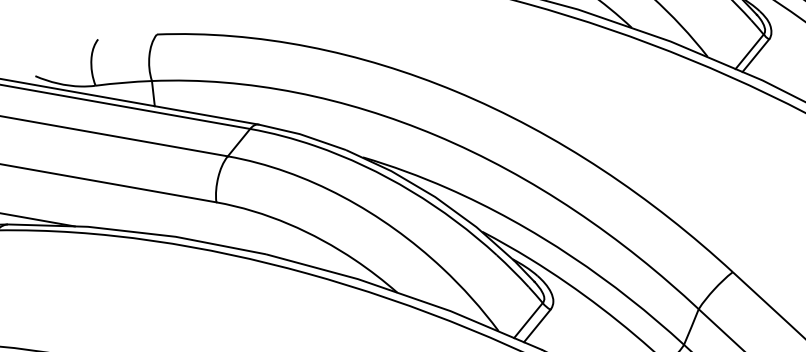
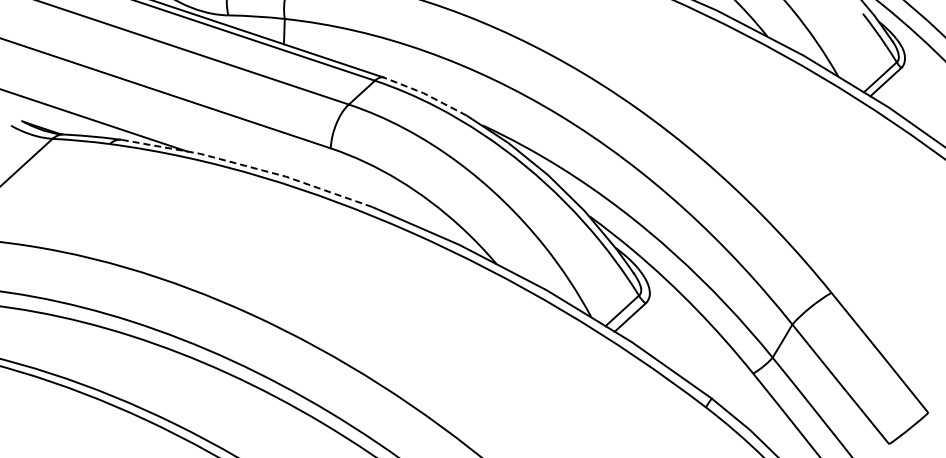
line: (302, 135) -> (425, 94), solid -> dashed
line: (137, 232) -> (248, 166), solid -> dashed

